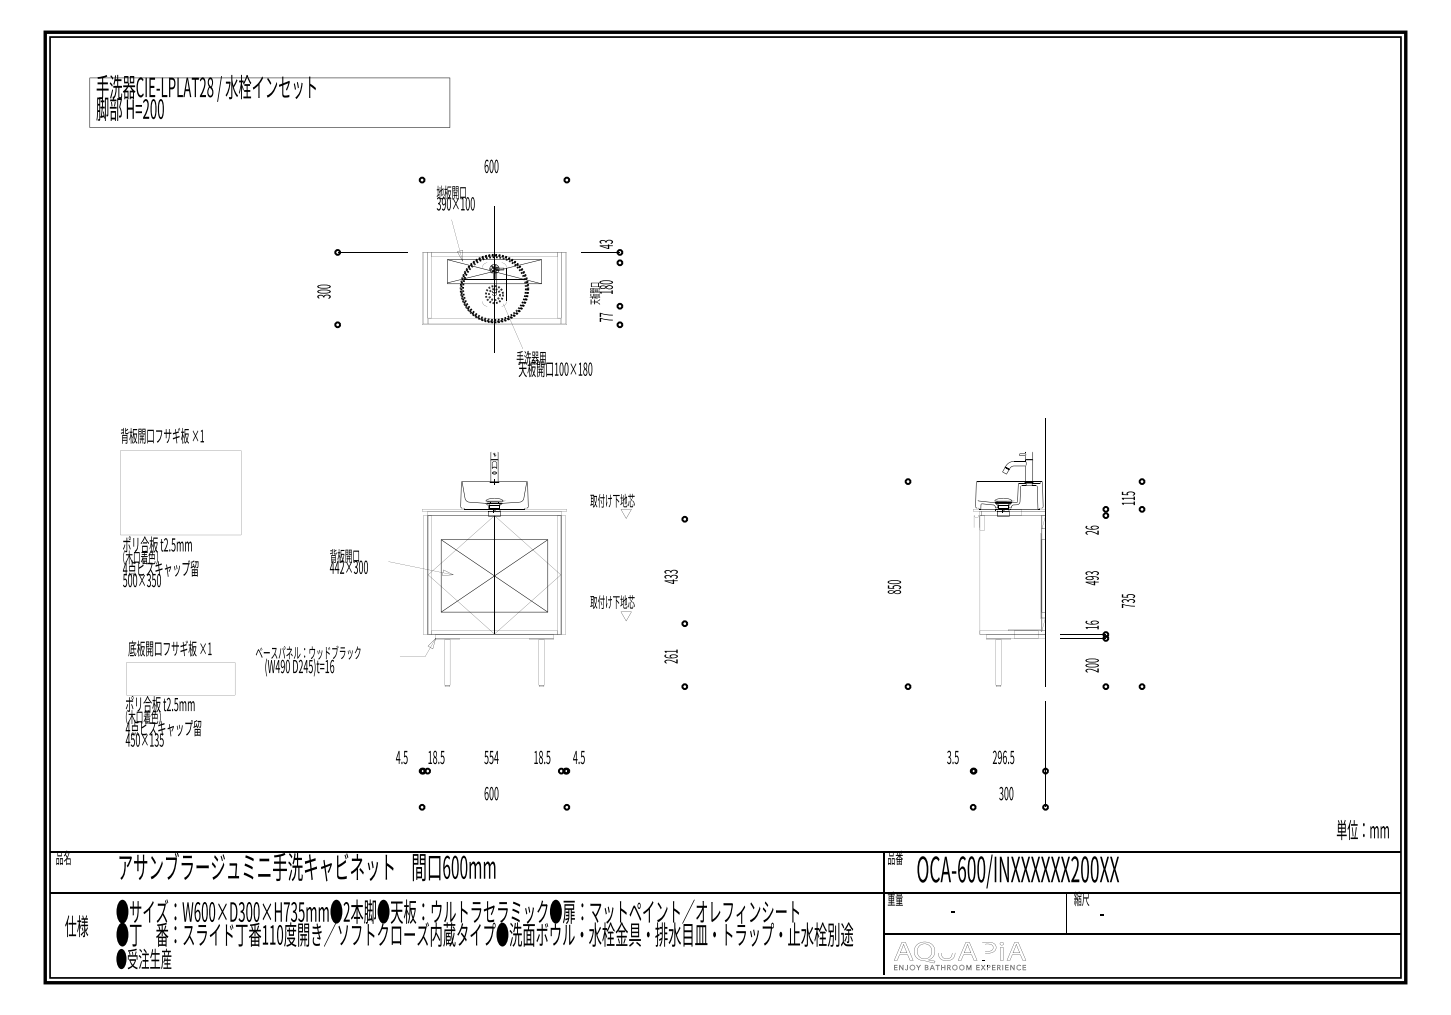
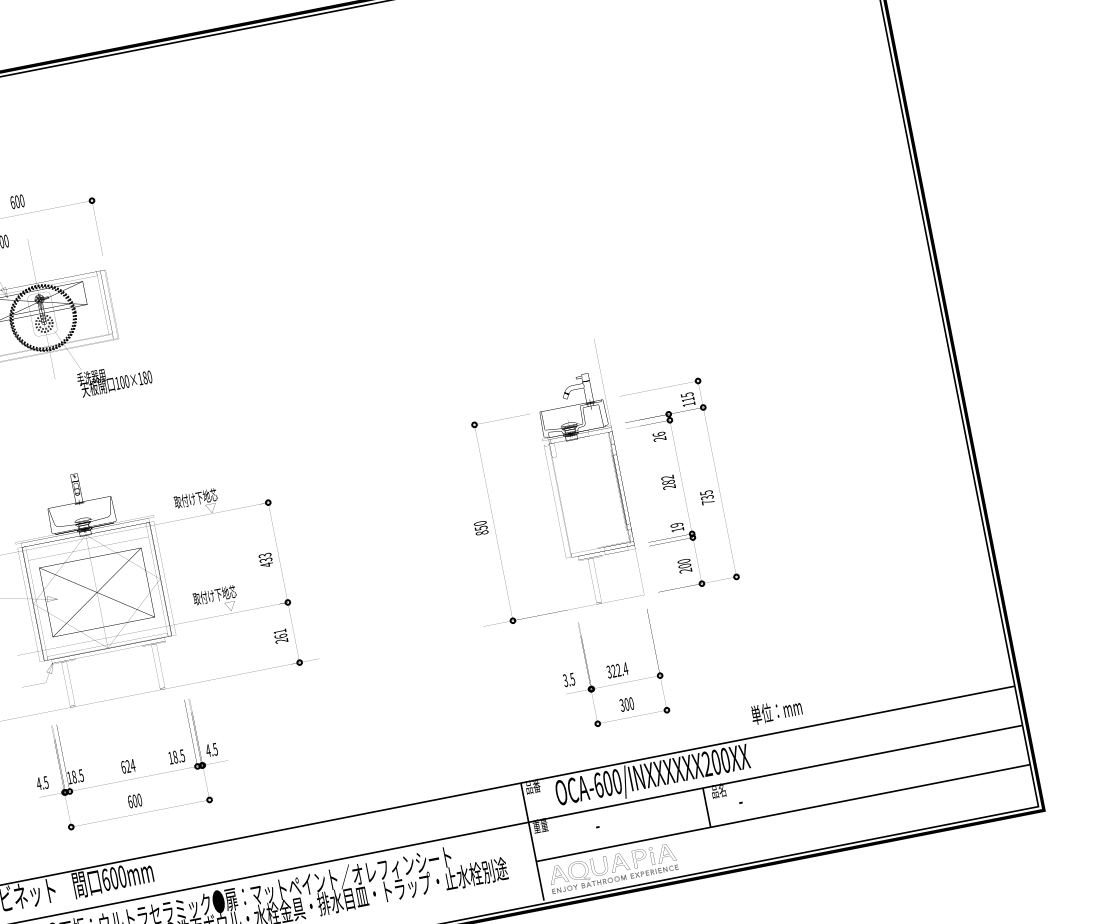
part: (602, 283) -> (145, 292), removed
text: (1091, 578) -> (667, 483), 493 -> 282
text: (1091, 622) -> (676, 525), 16 -> 19
text: (488, 757) -> (125, 767), 554 -> 624
text: (1003, 757) -> (617, 670), 296.5 -> 322.4
text: (1362, 829) -> (776, 710), moved
text: (1081, 898) -> (718, 790), 縮尺 -> 品名

